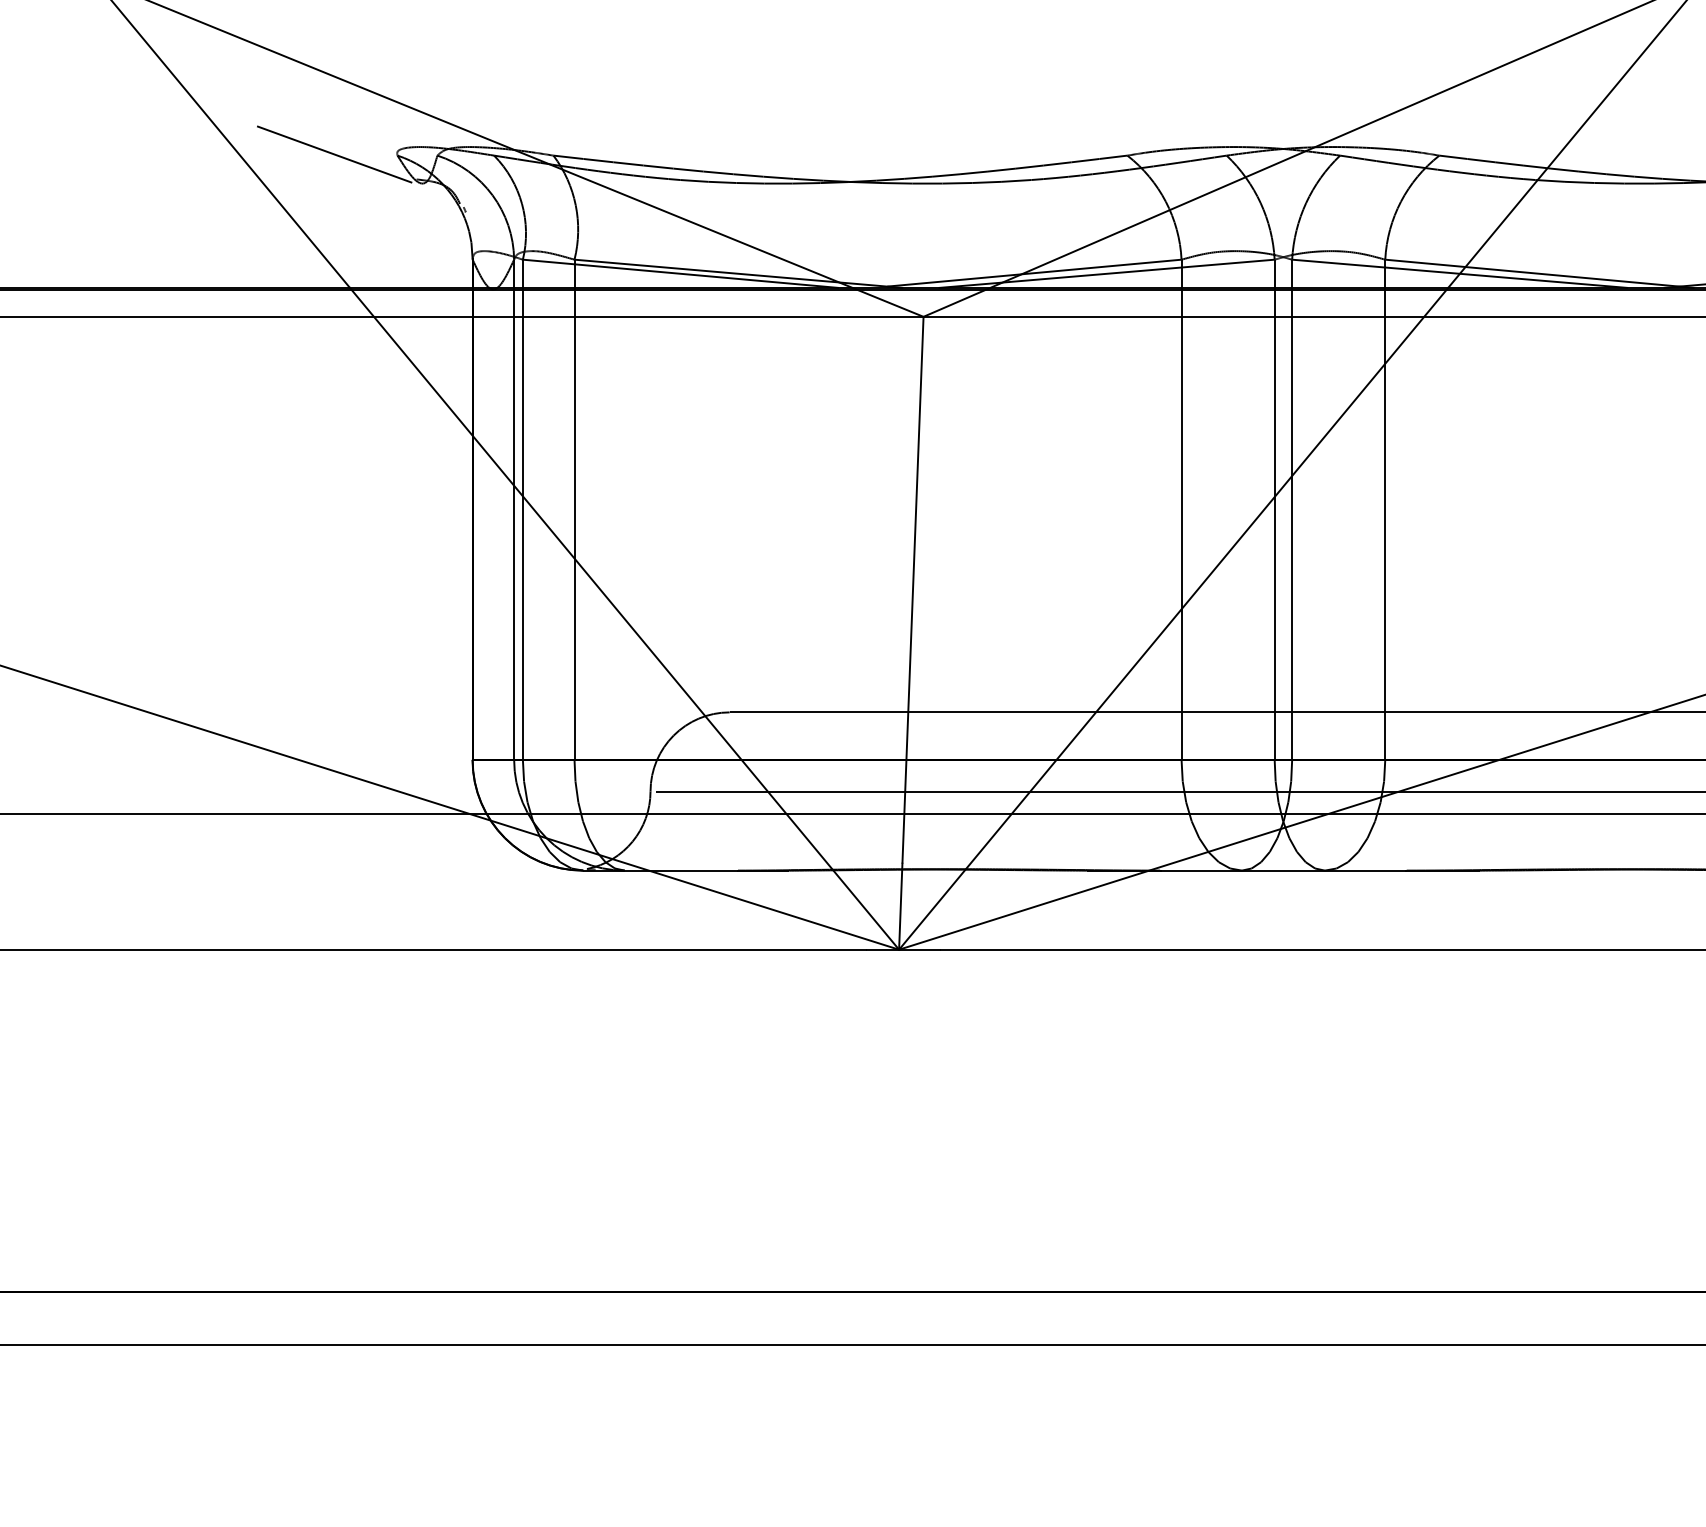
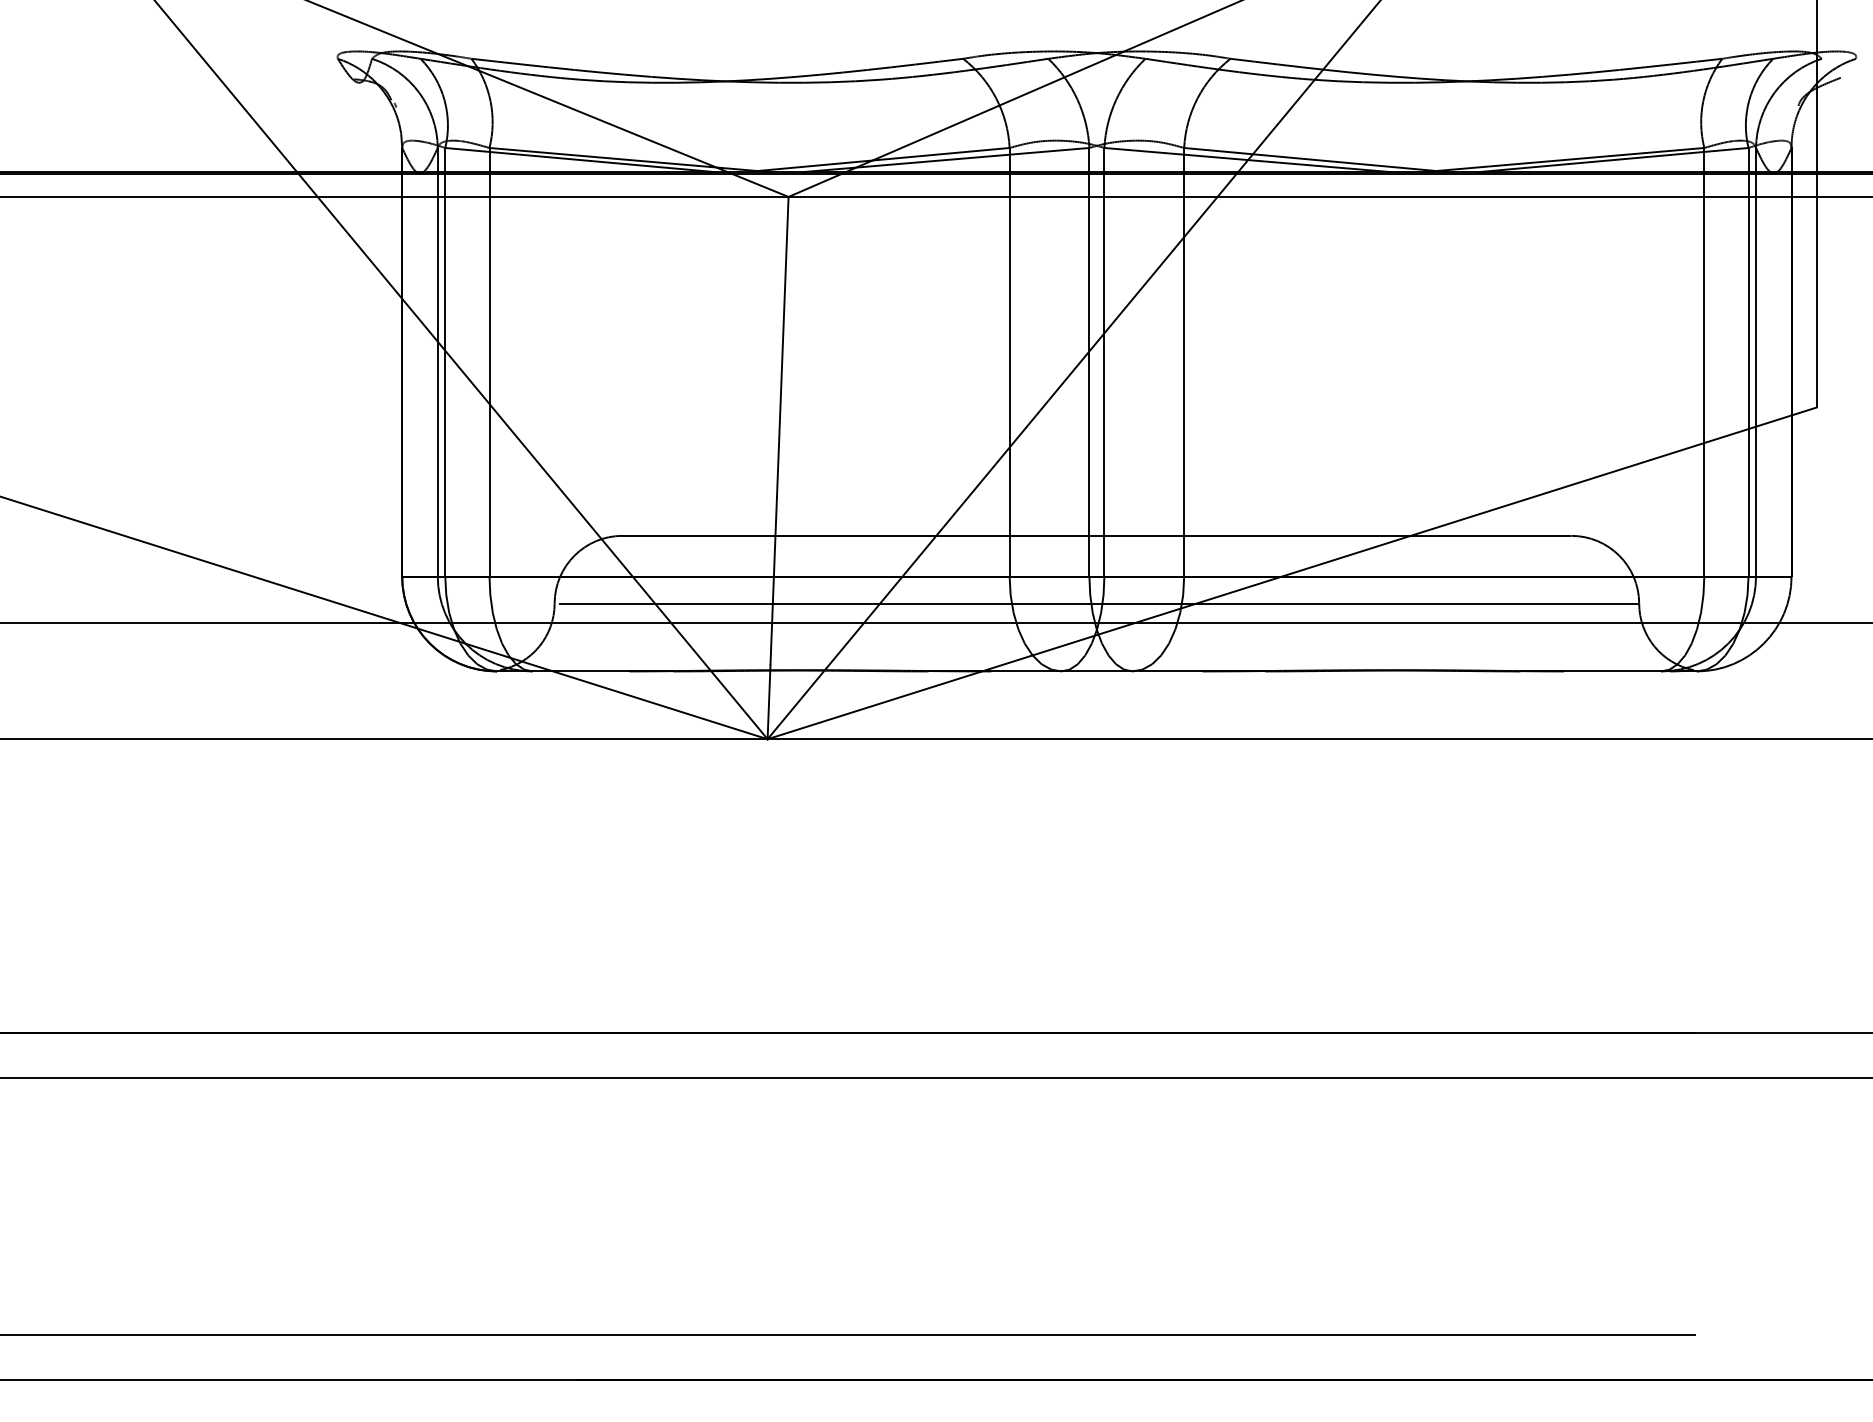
line: (334, 154) -> (283, 57), removed

